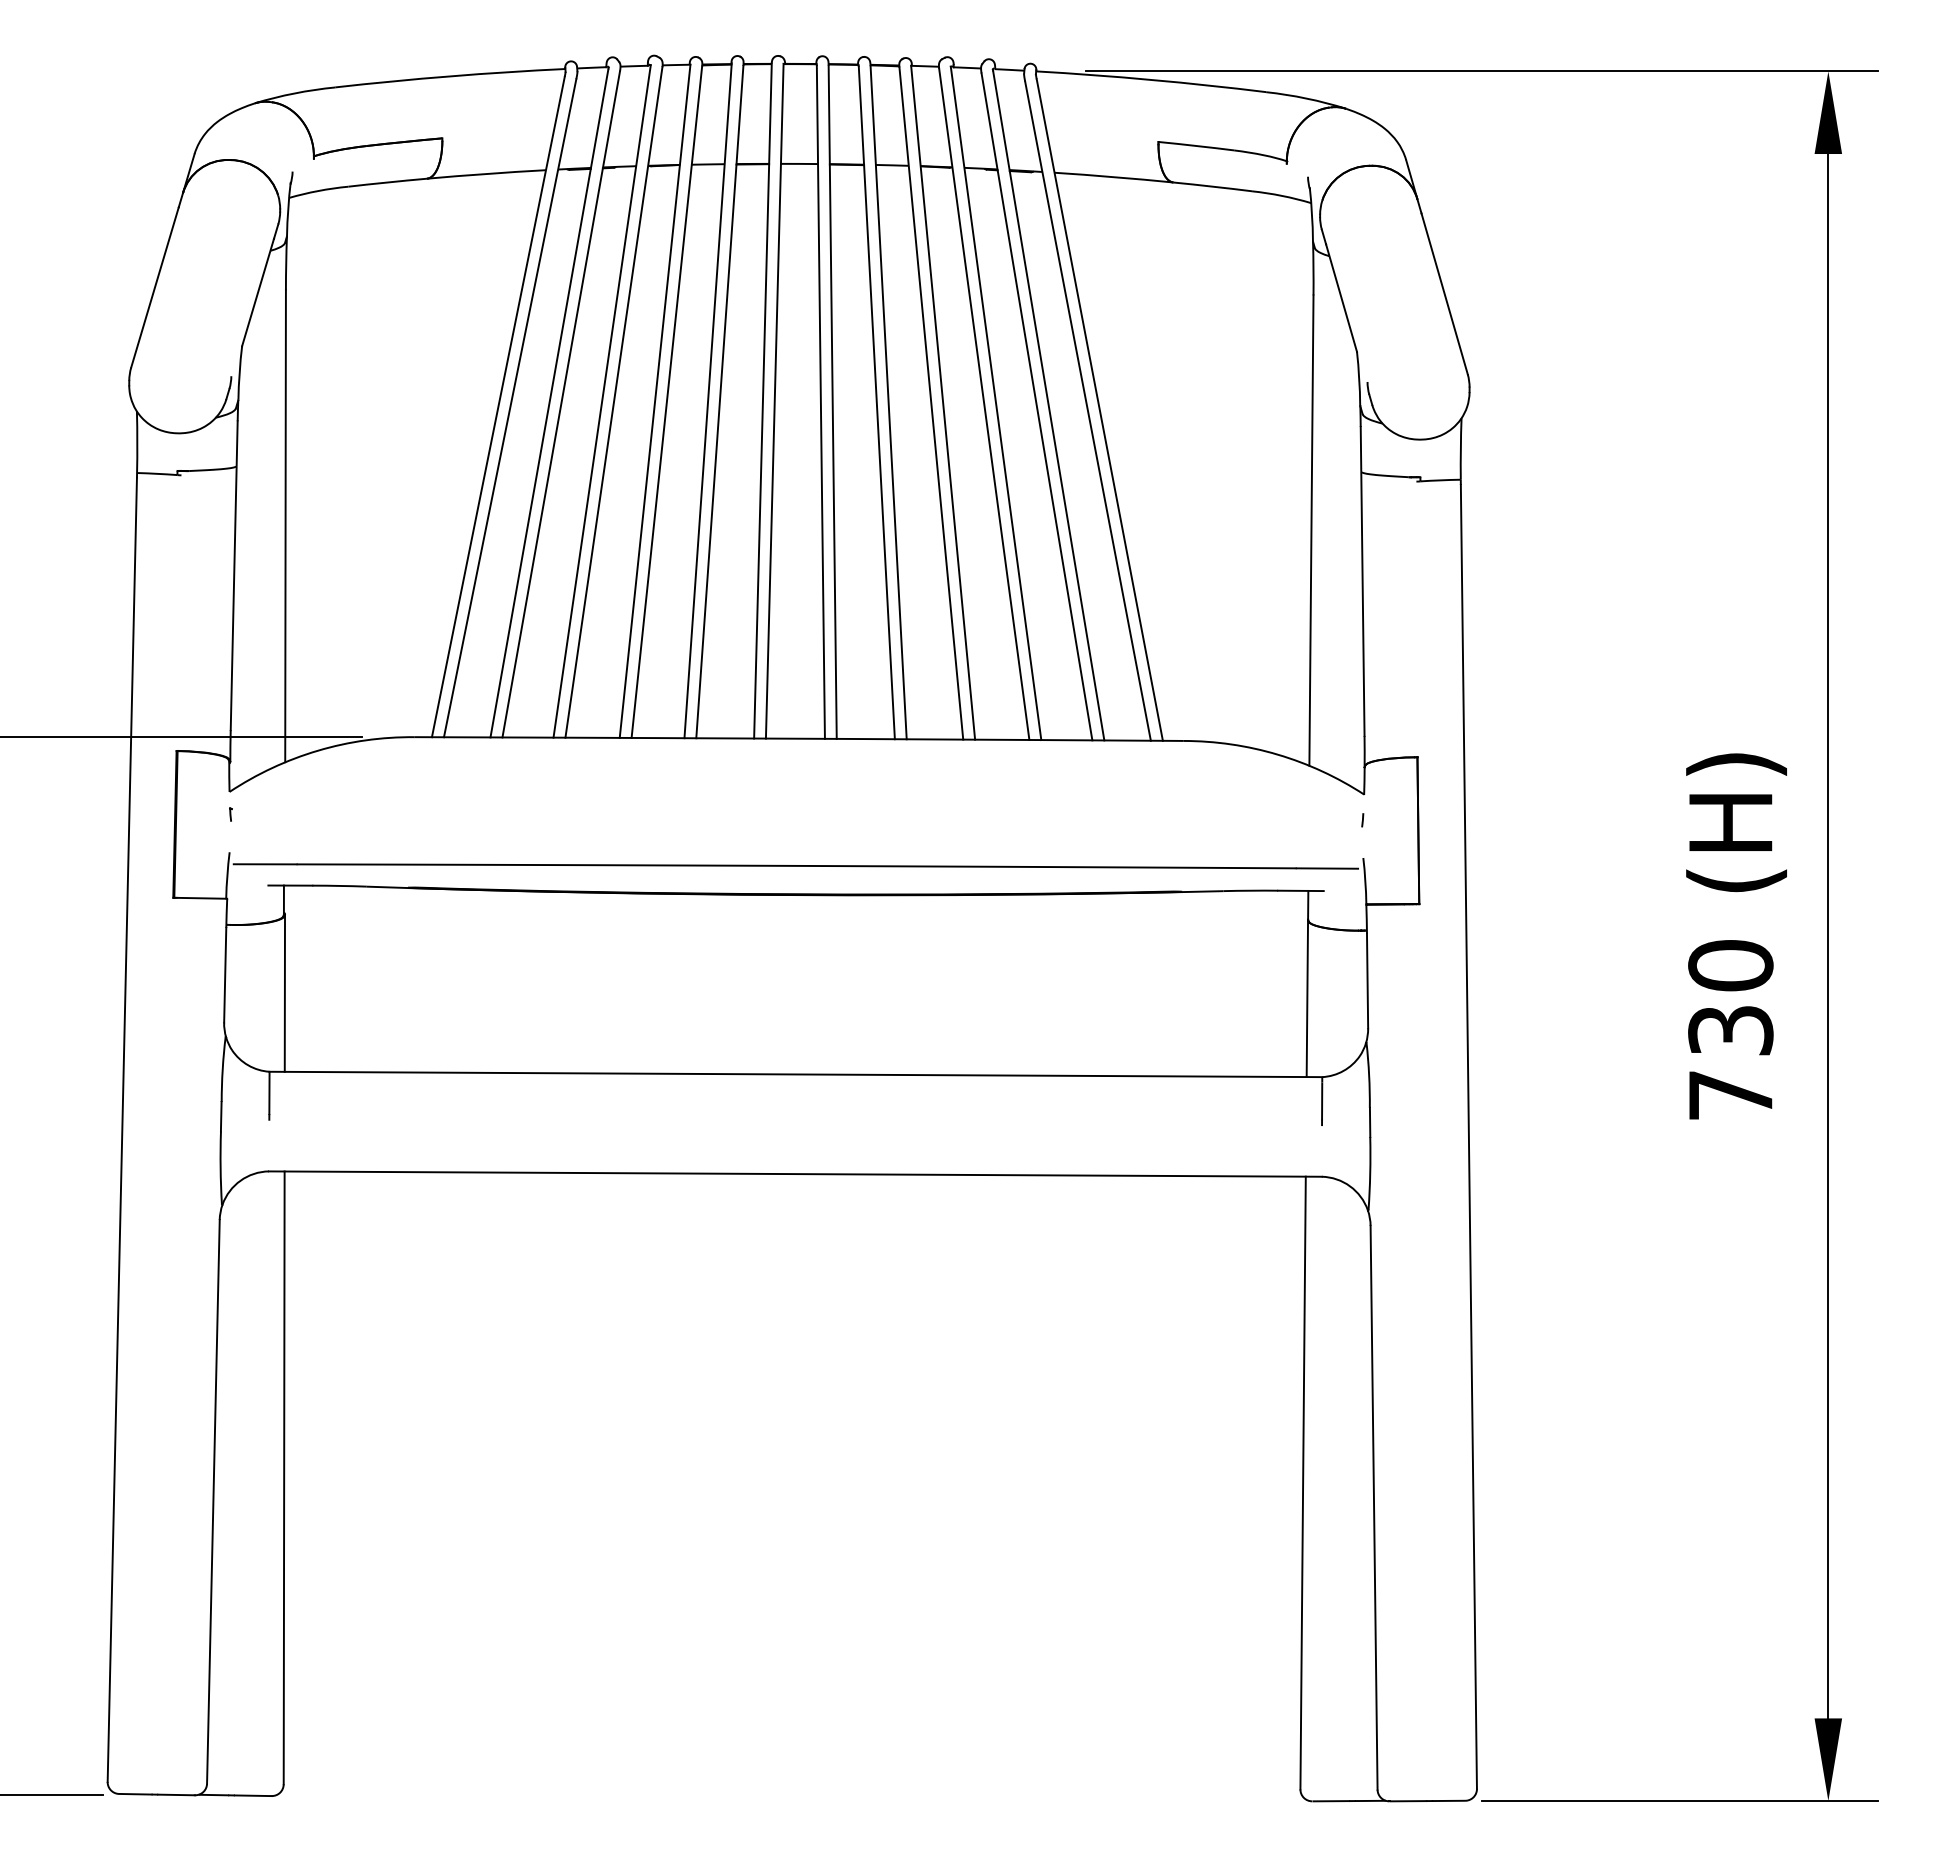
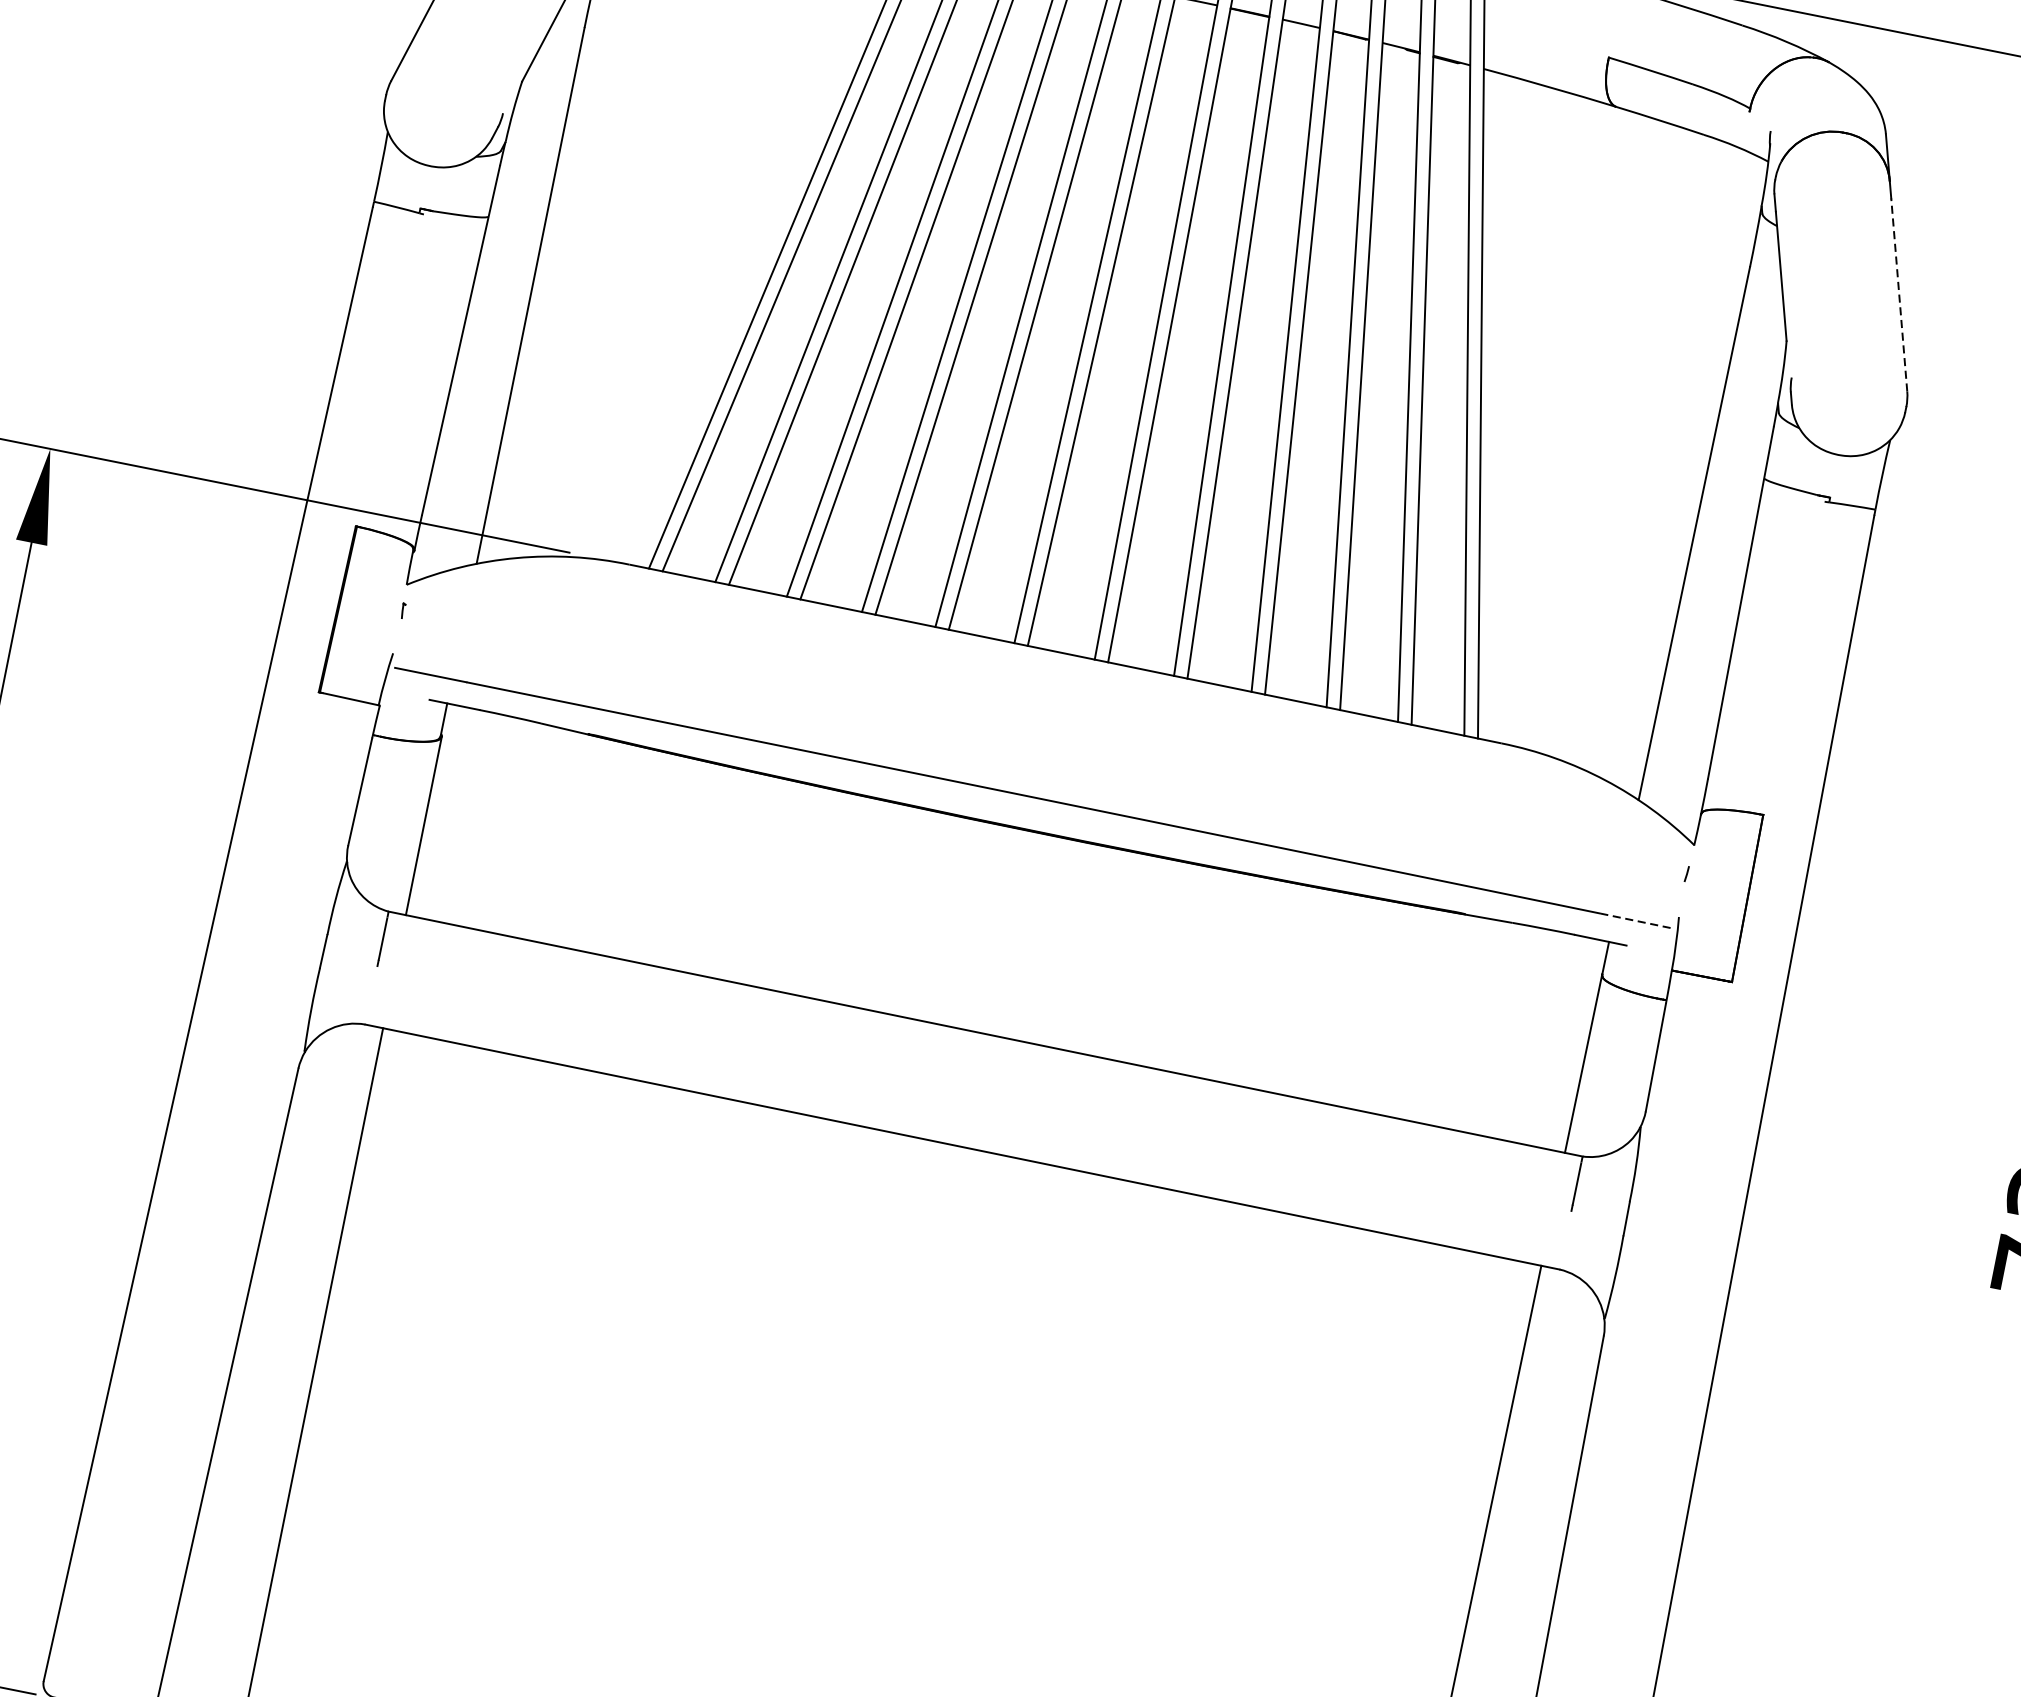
line: (1444, 293) -> (1899, 294), solid -> dashed
line: (1327, 868) -> (1635, 920), solid -> dashed

